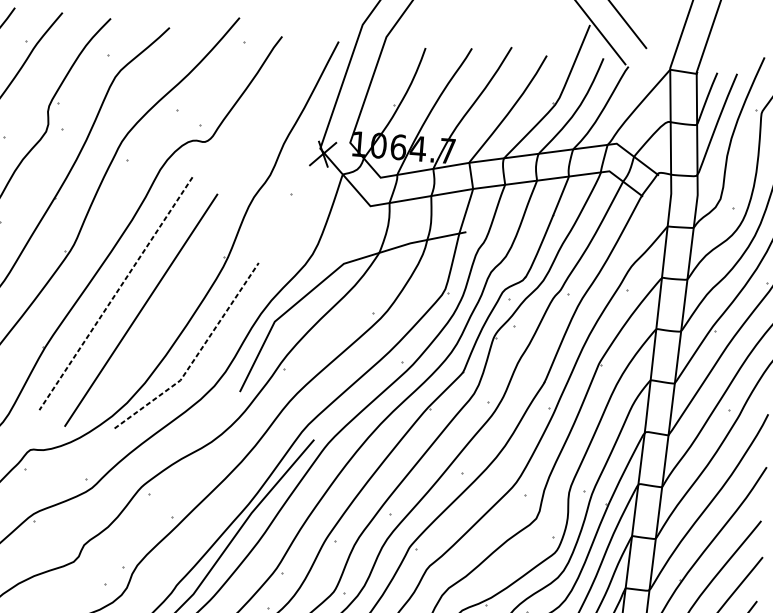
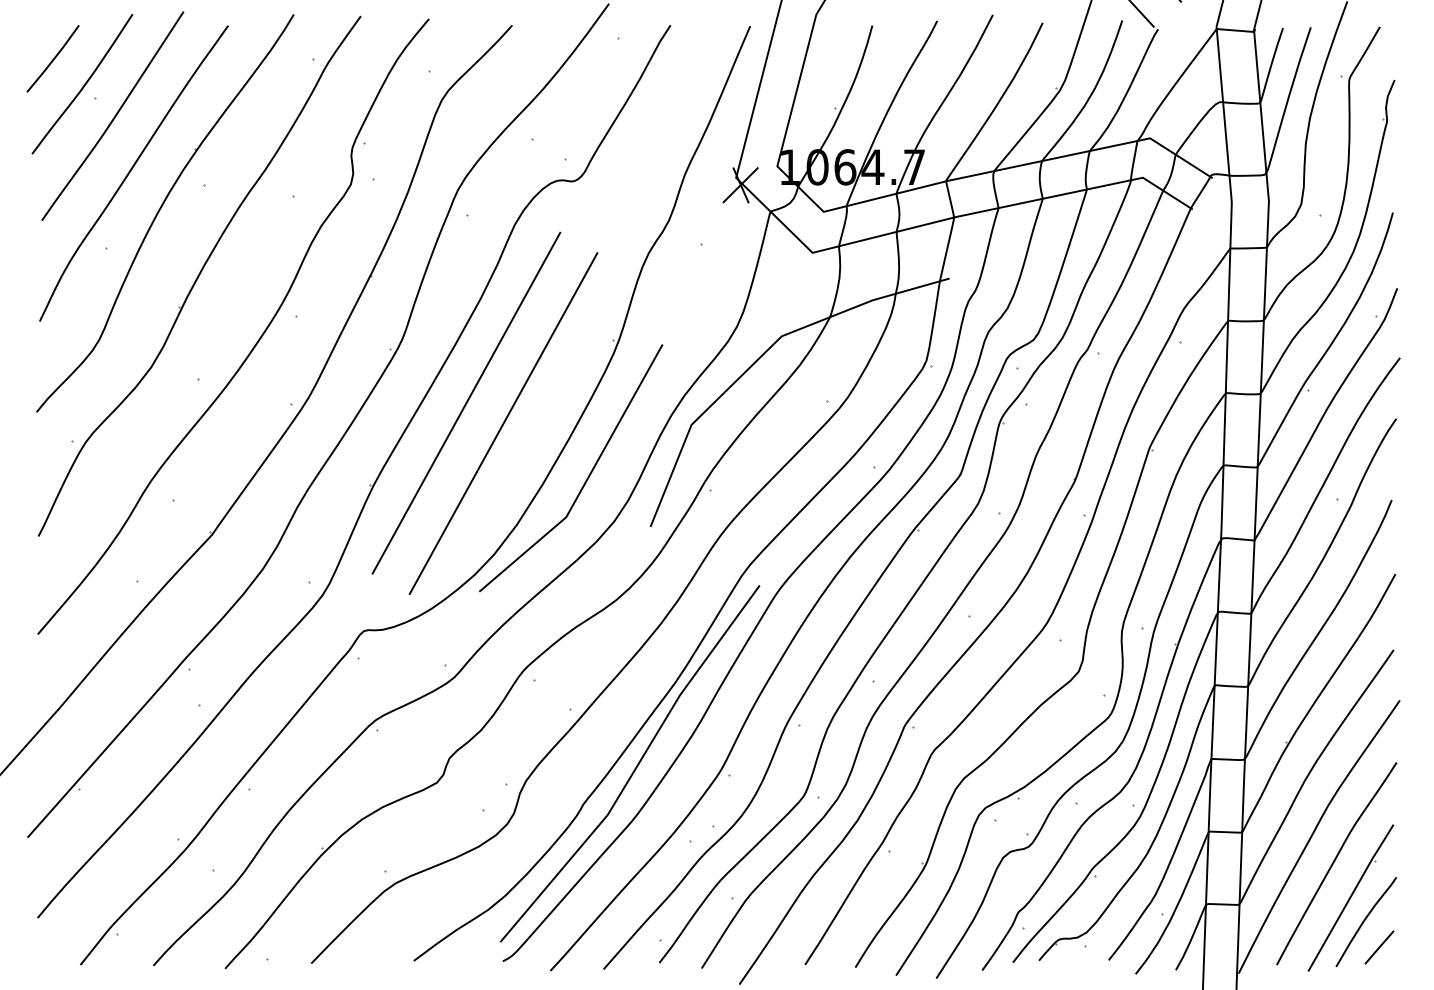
line: (116, 293) -> (466, 403), dashed -> solid
line: (196, 356) -> (586, 481), dashed -> solid

